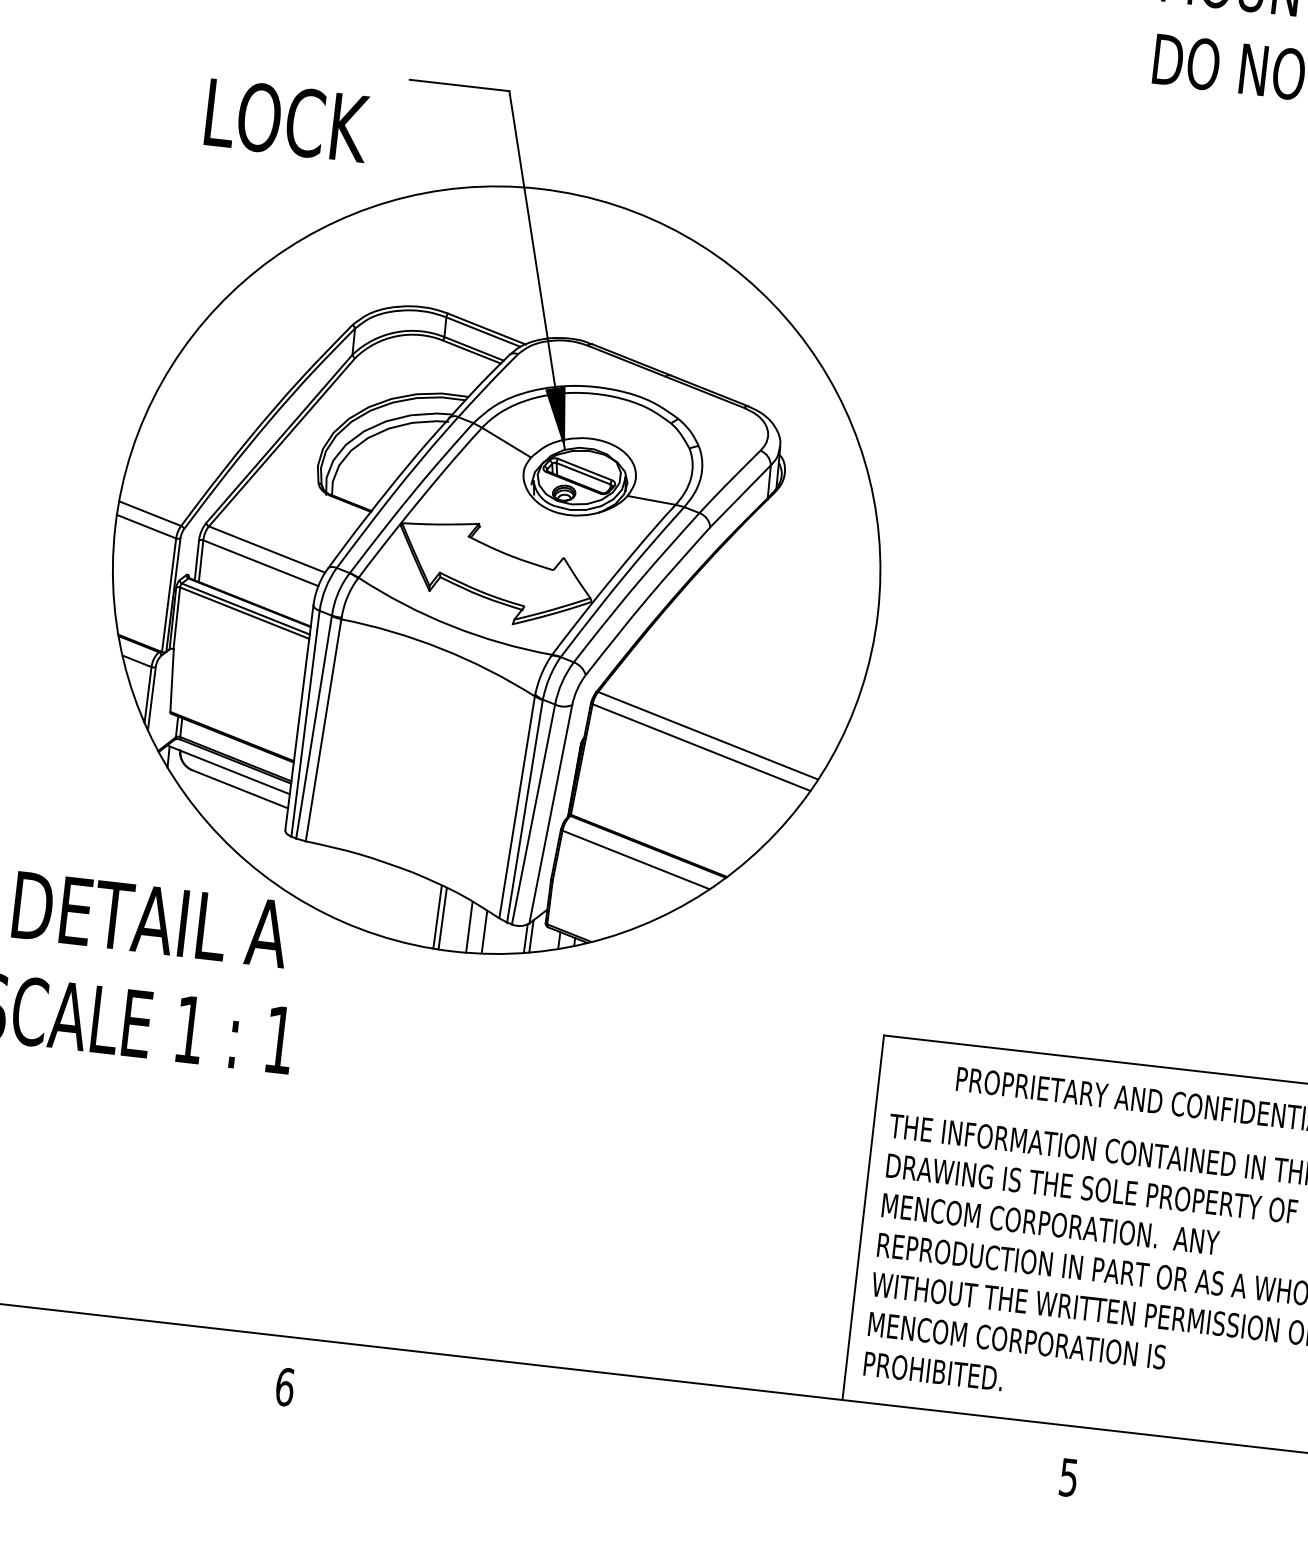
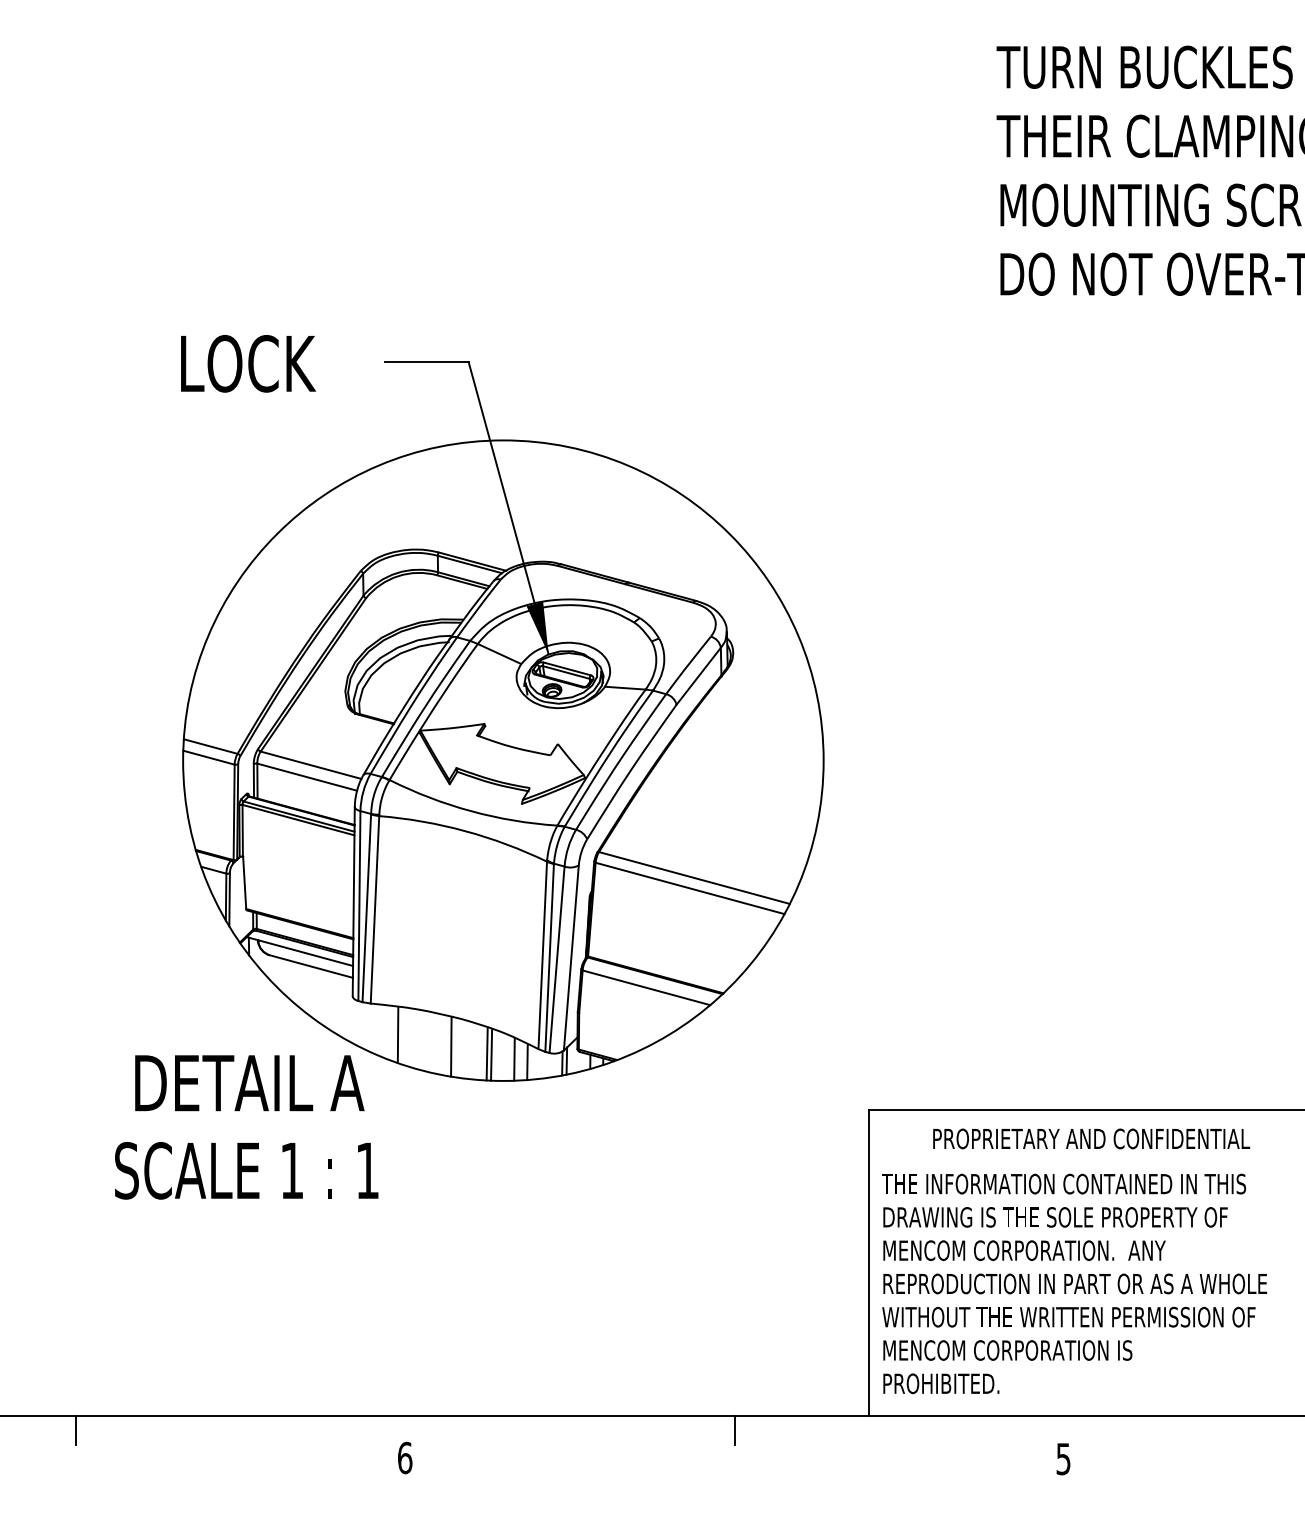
text: (287, 120) -> (248, 363), moved
line: (333, 881) -> (397, 1034), added
line: (396, 903) -> (451, 1046), added
line: (682, 1399) -> (735, 1430), added

